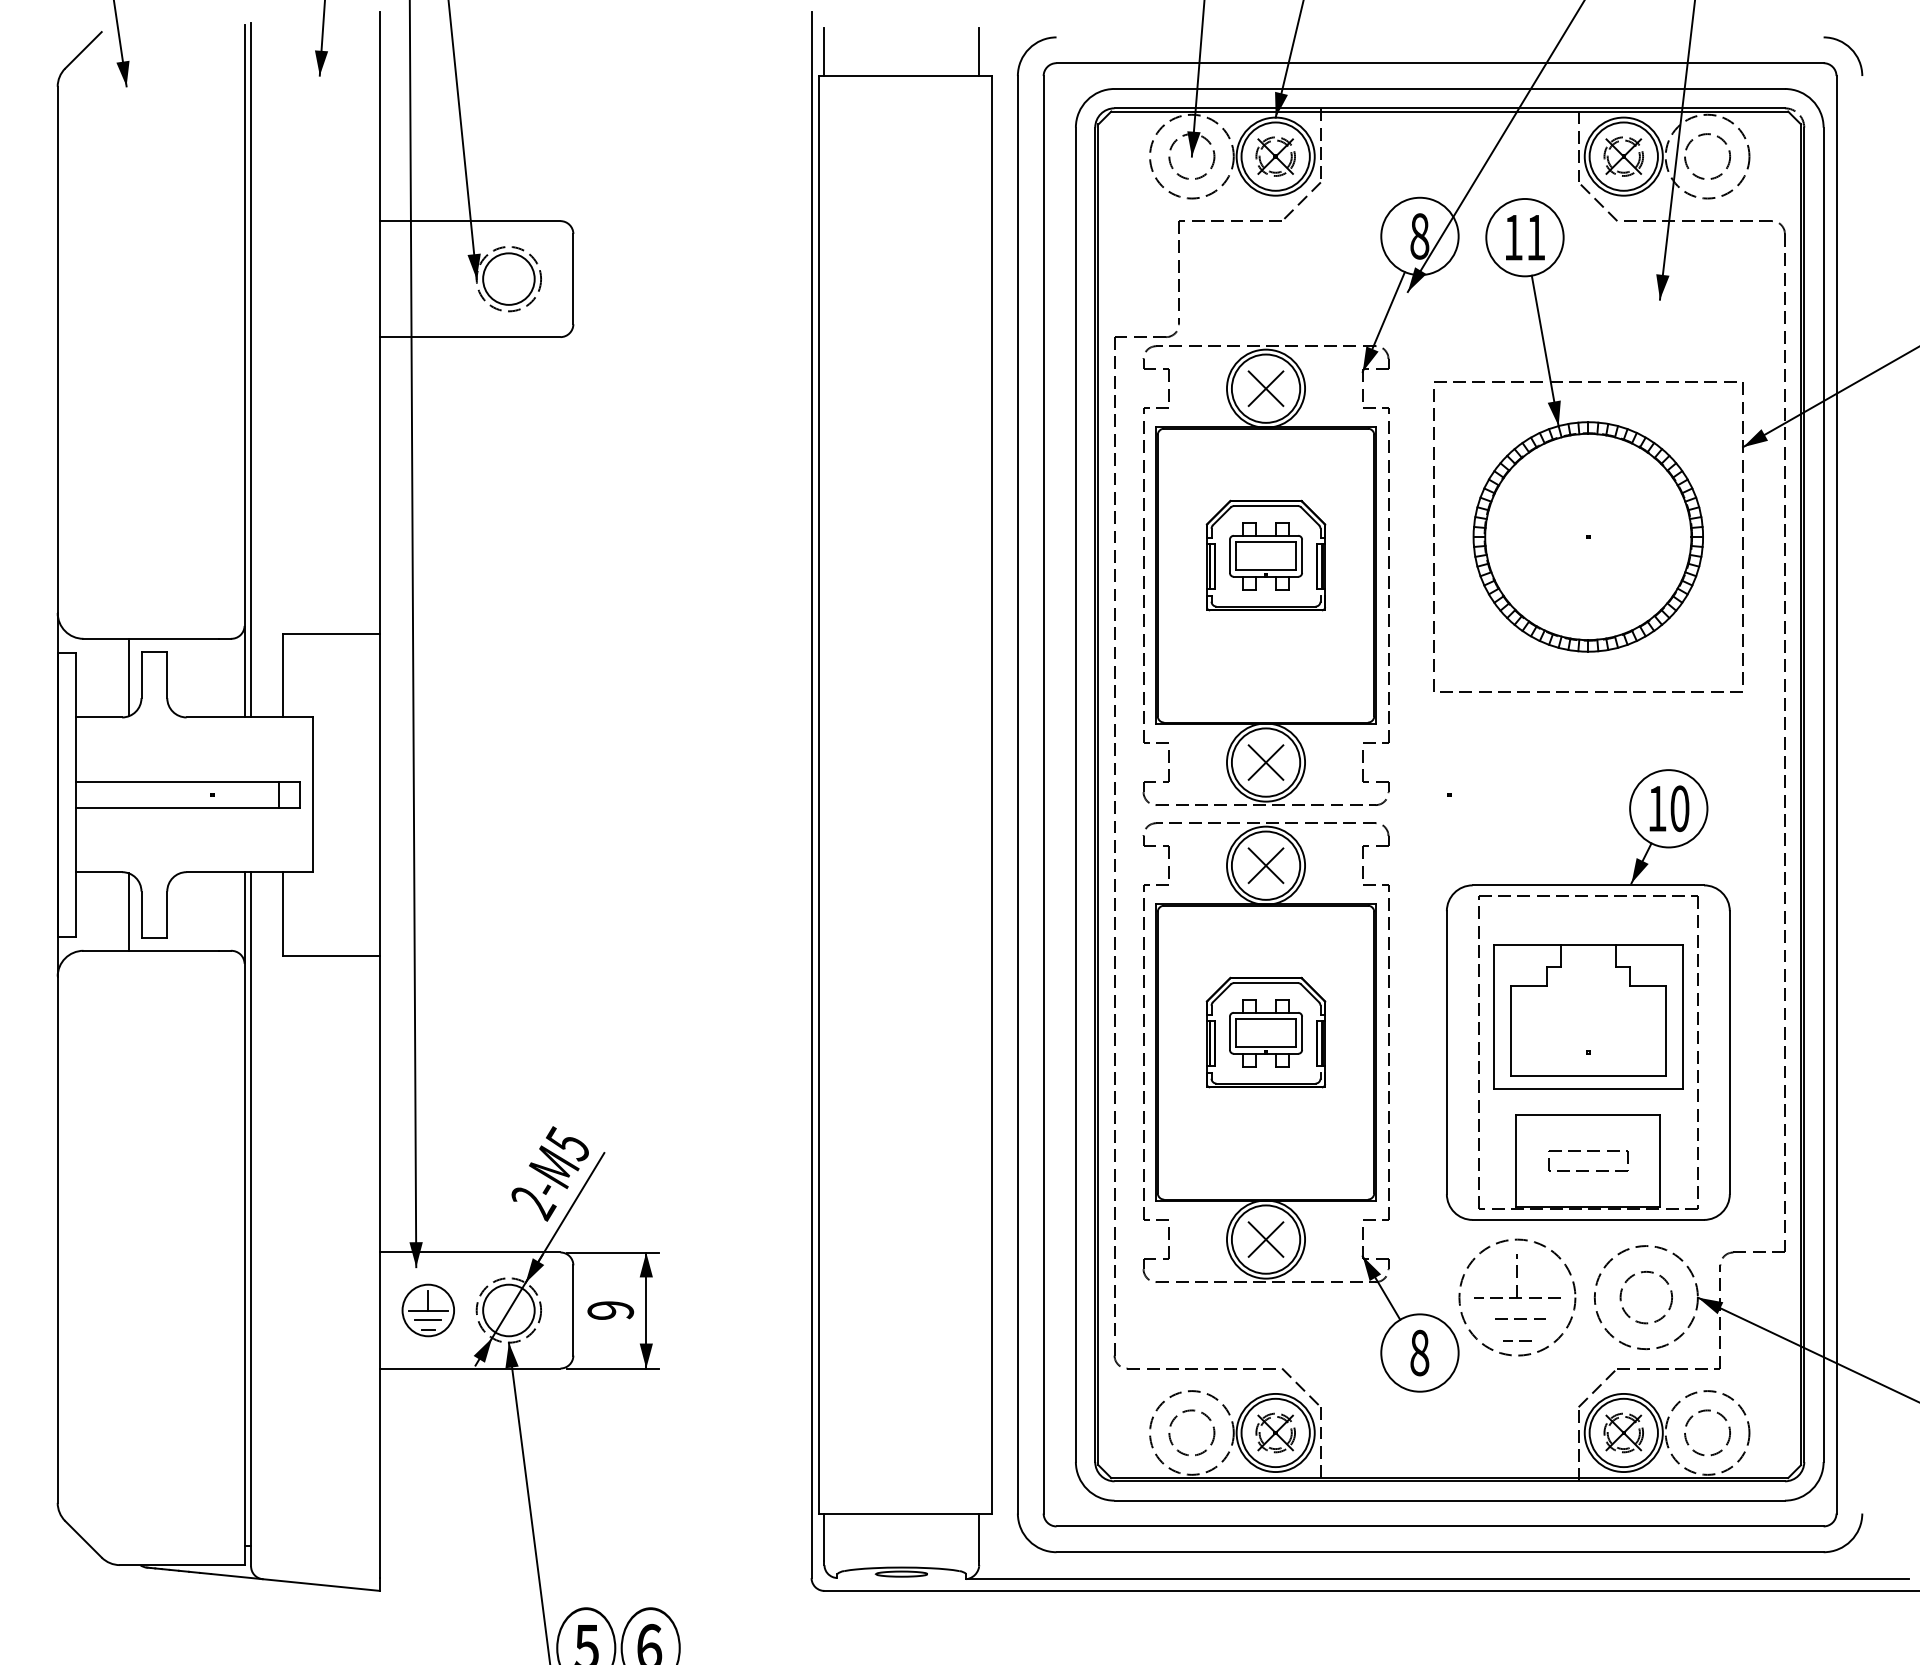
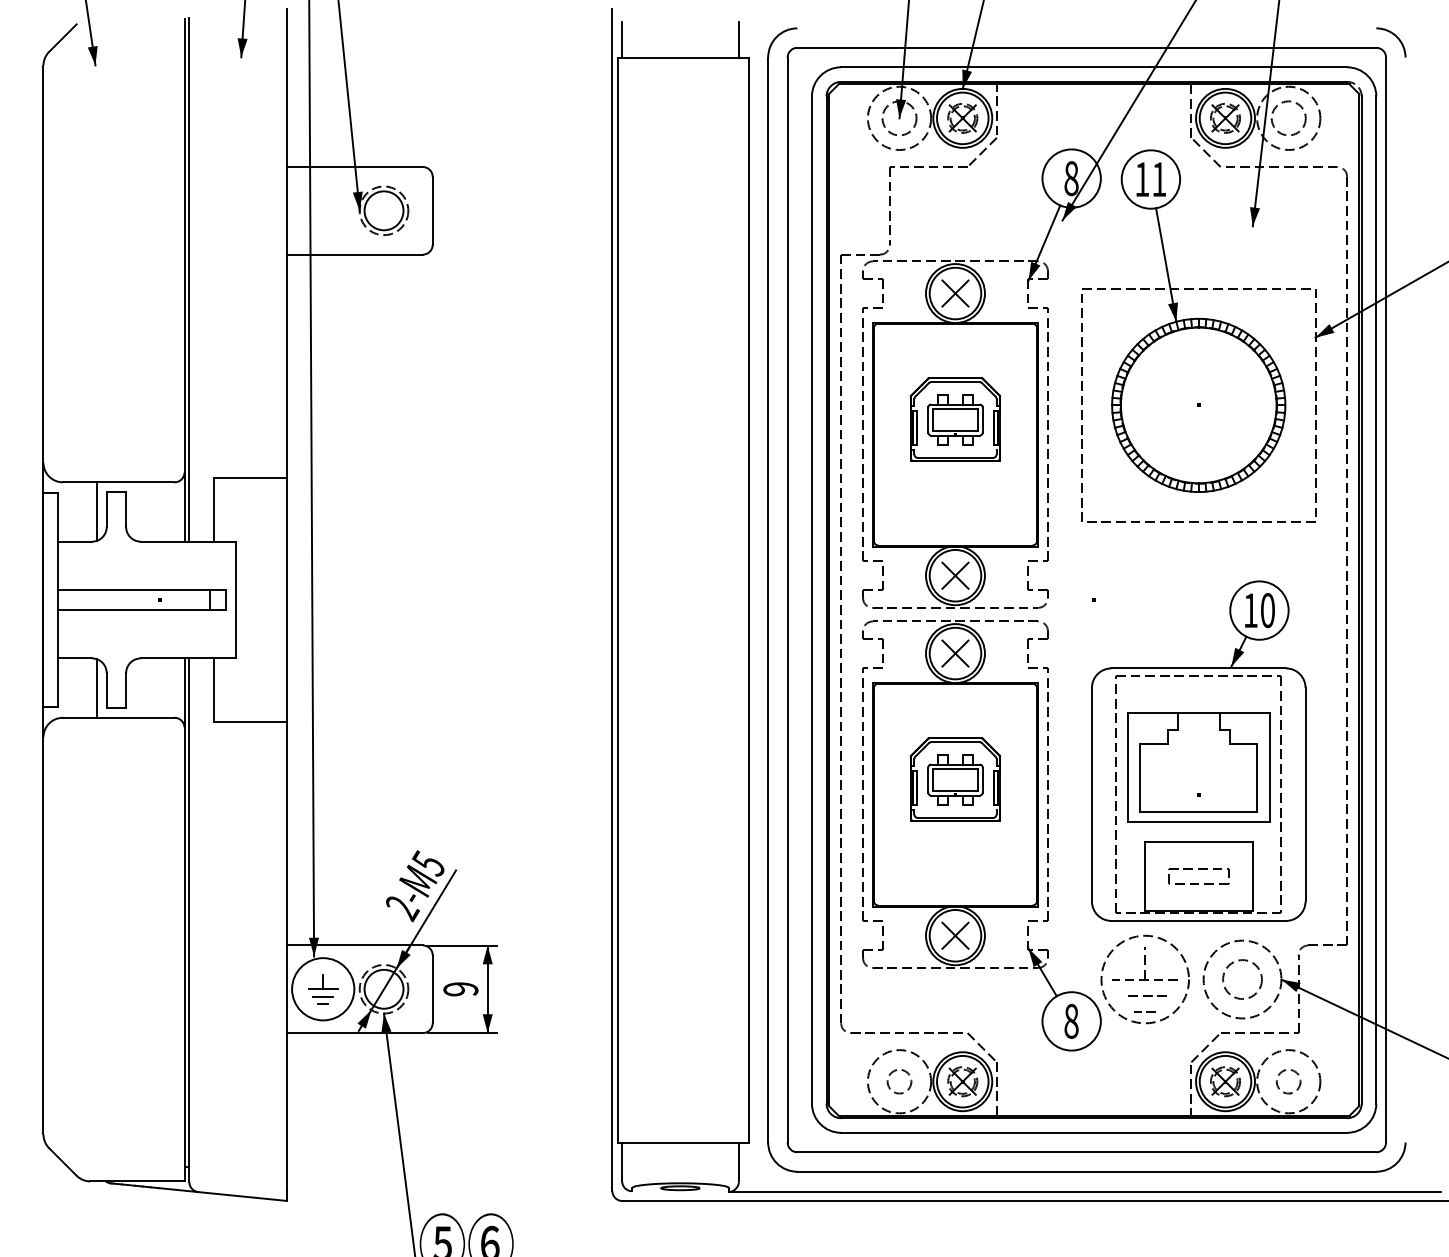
circle: (427, 1309) -> (322, 988), size x1.6
circle: (1191, 1432) -> (899, 1081), size x0.7
circle: (1707, 1432) -> (1288, 1081), size x0.7

